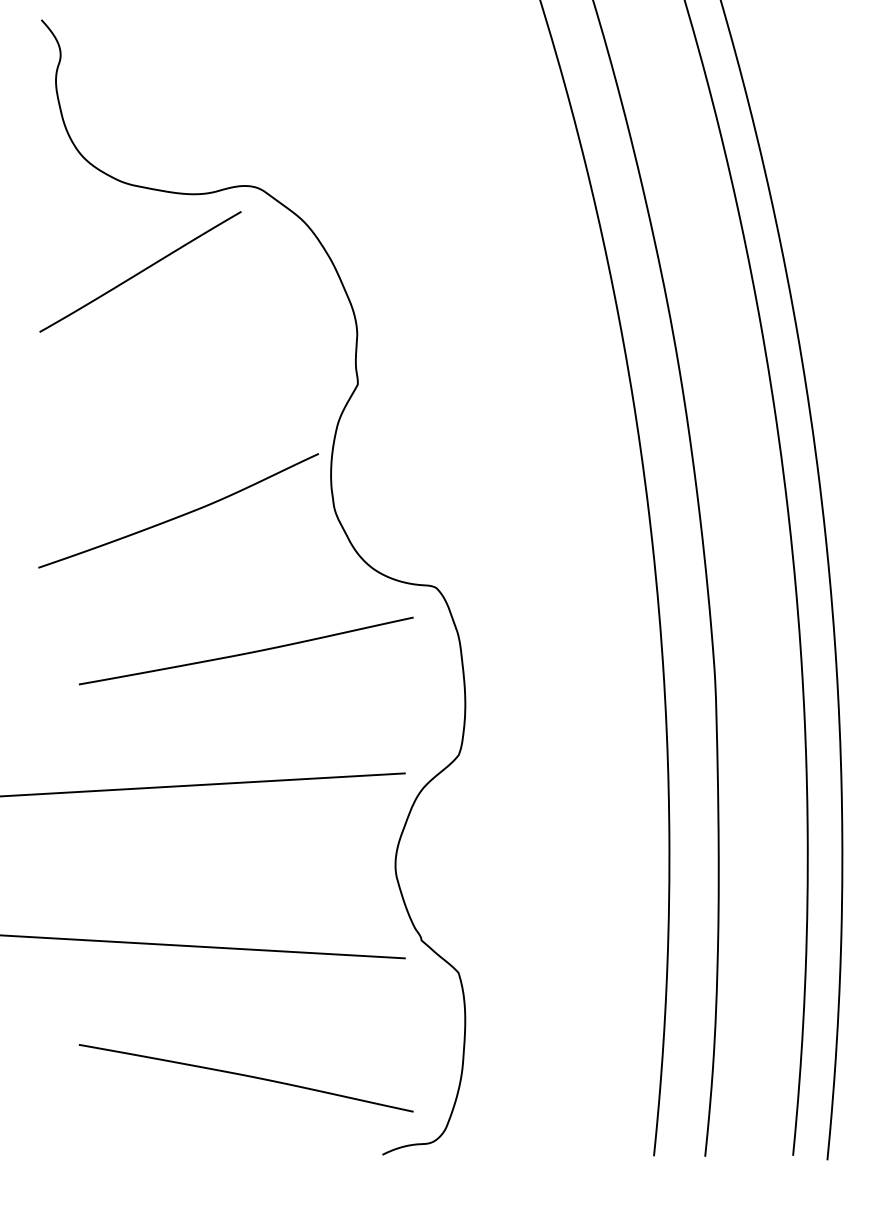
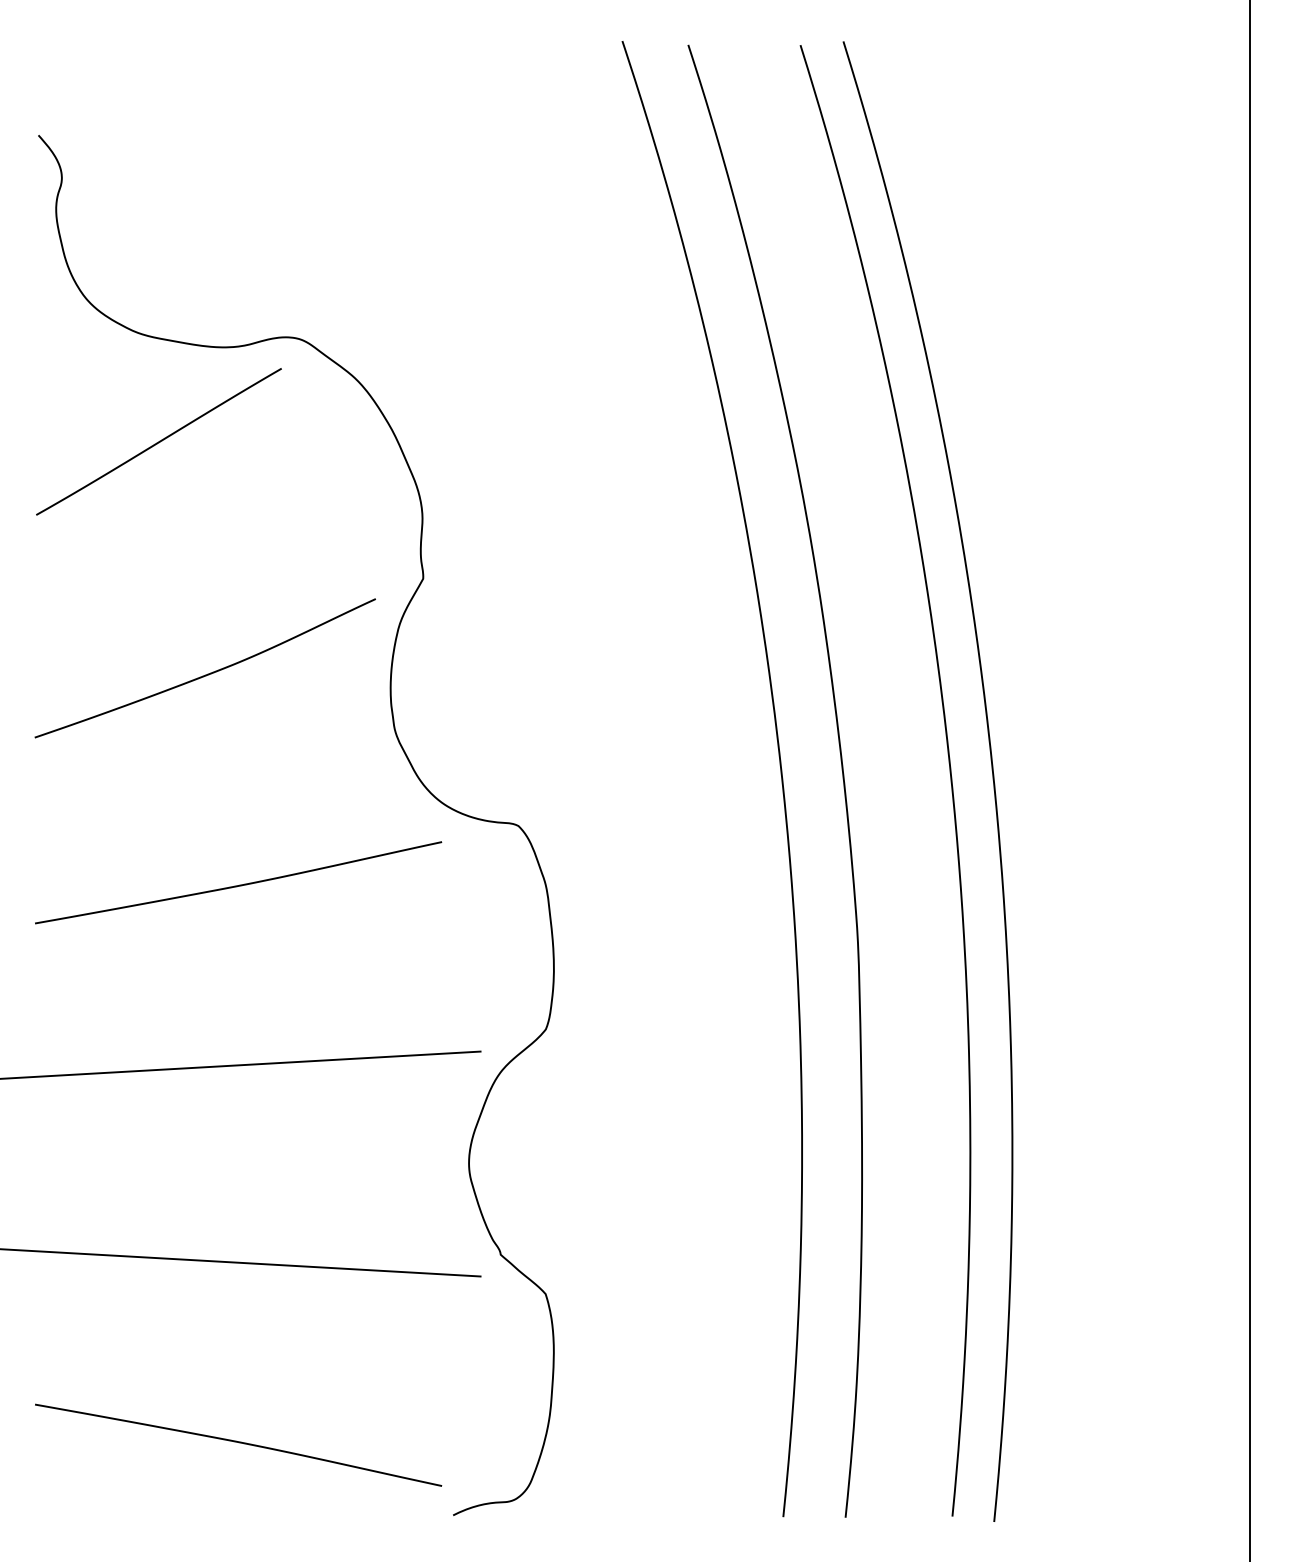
curve: (180, 515) -> (207, 673), moved
curve: (247, 652) -> (239, 884), moved
curve: (247, 1076) -> (239, 1443), moved

